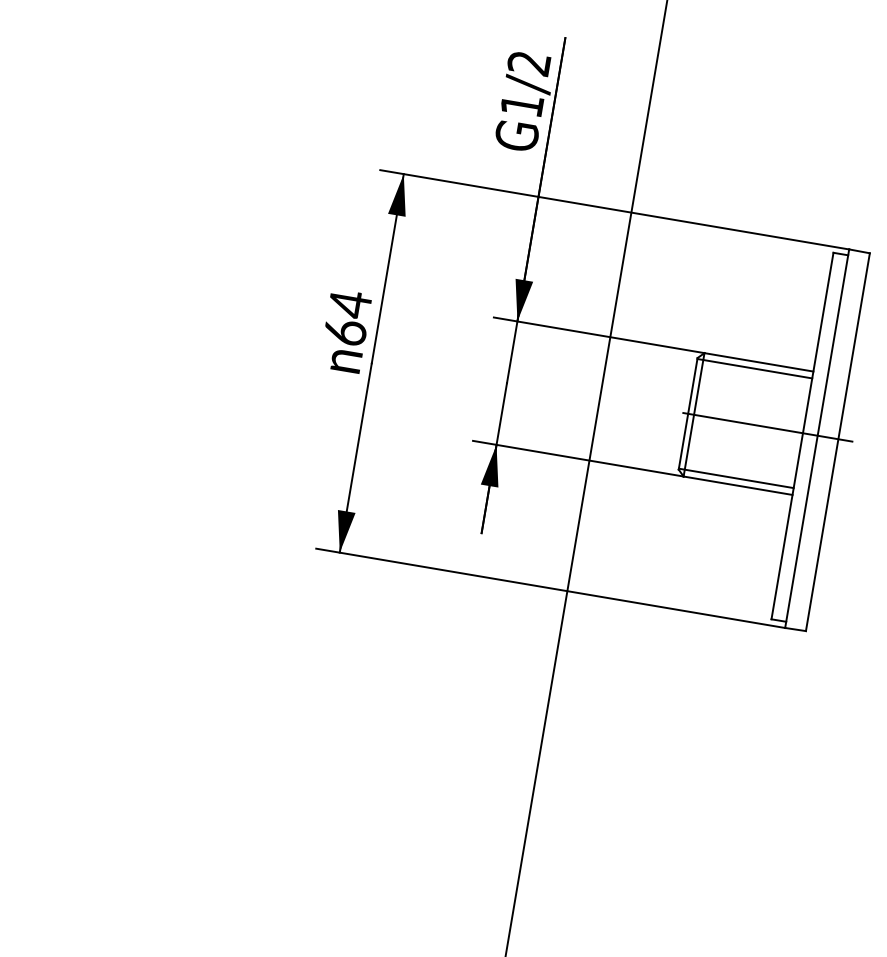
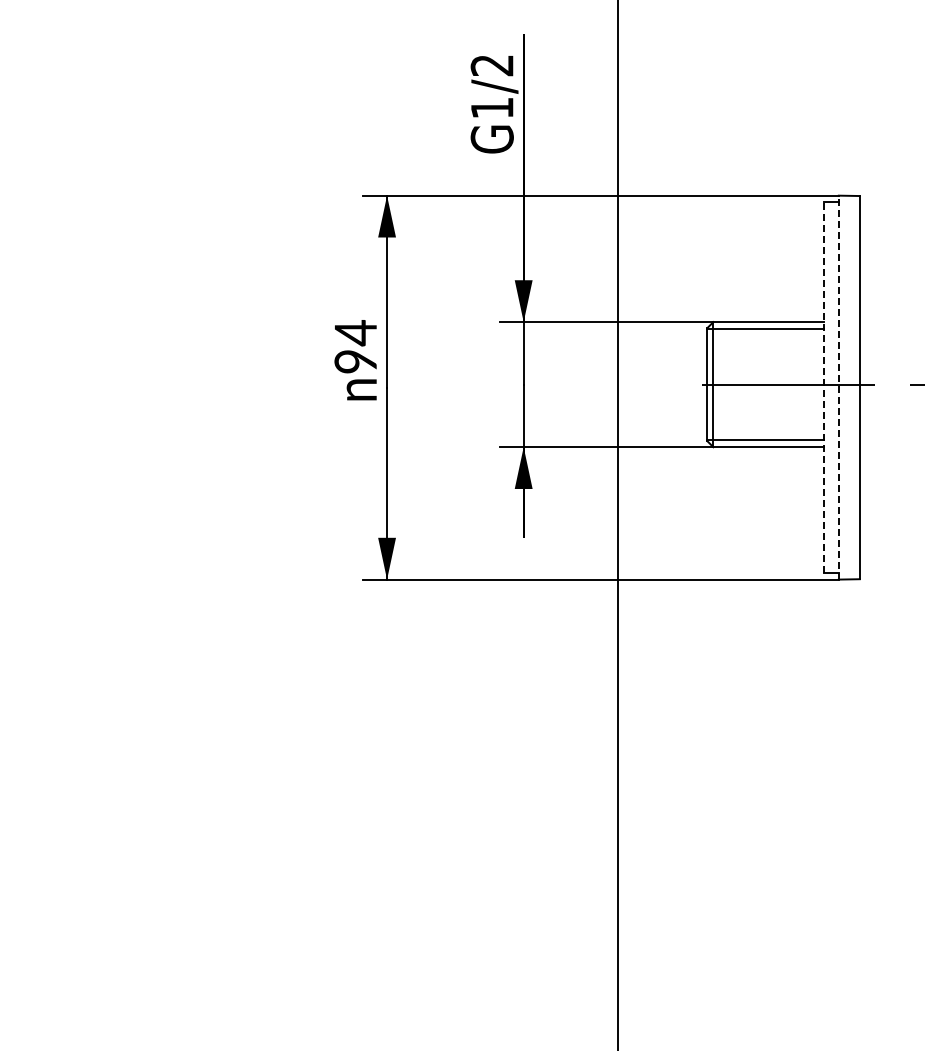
text: (345, 332) -> (355, 361), 64 -> 94
line: (802, 436) -> (823, 387), solid -> dashed
line: (816, 438) -> (838, 387), solid -> dashed

